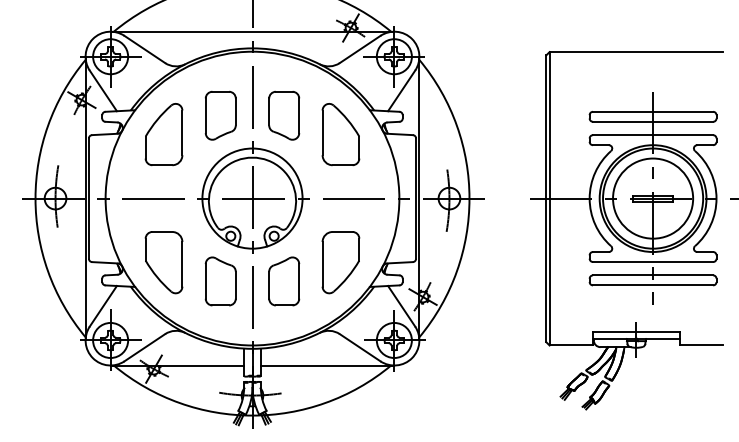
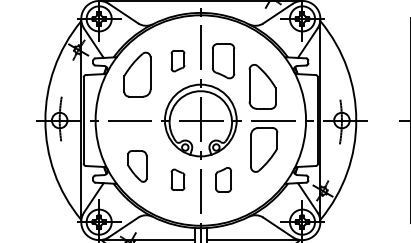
part: (220, 115) -> (177, 61), size x0.6
part: (340, 134) -> (262, 86), moved
part: (163, 262) -> (137, 166), size x0.7
part: (340, 262) -> (263, 149), moved
part: (220, 281) -> (177, 179), size x0.6
part: (284, 281) -> (223, 179), size x0.7

